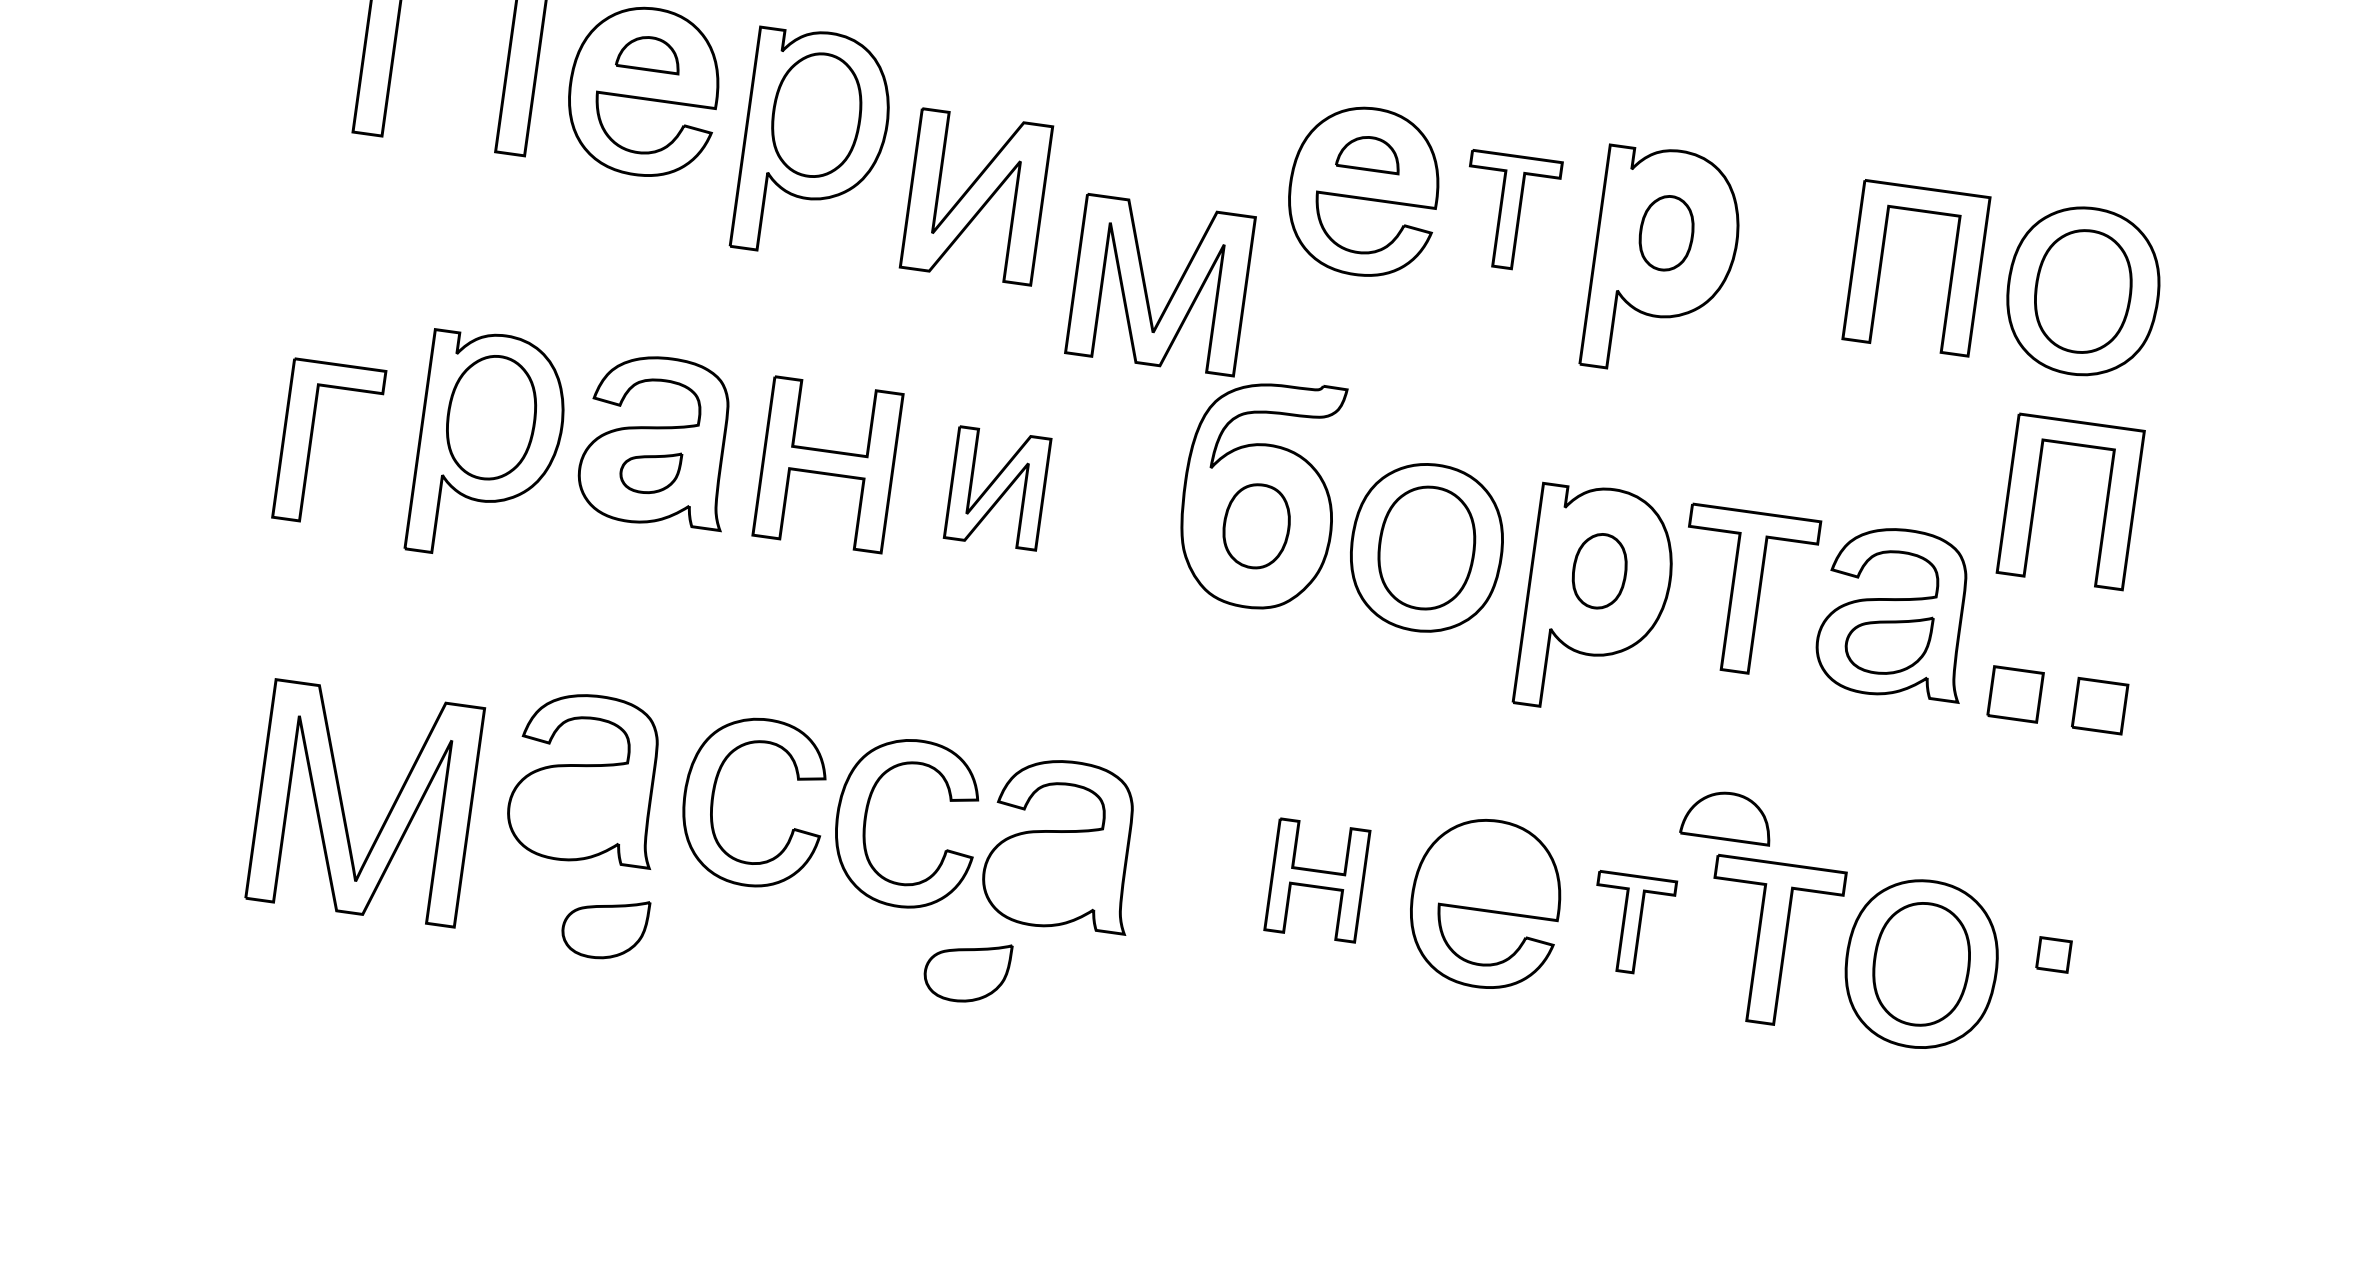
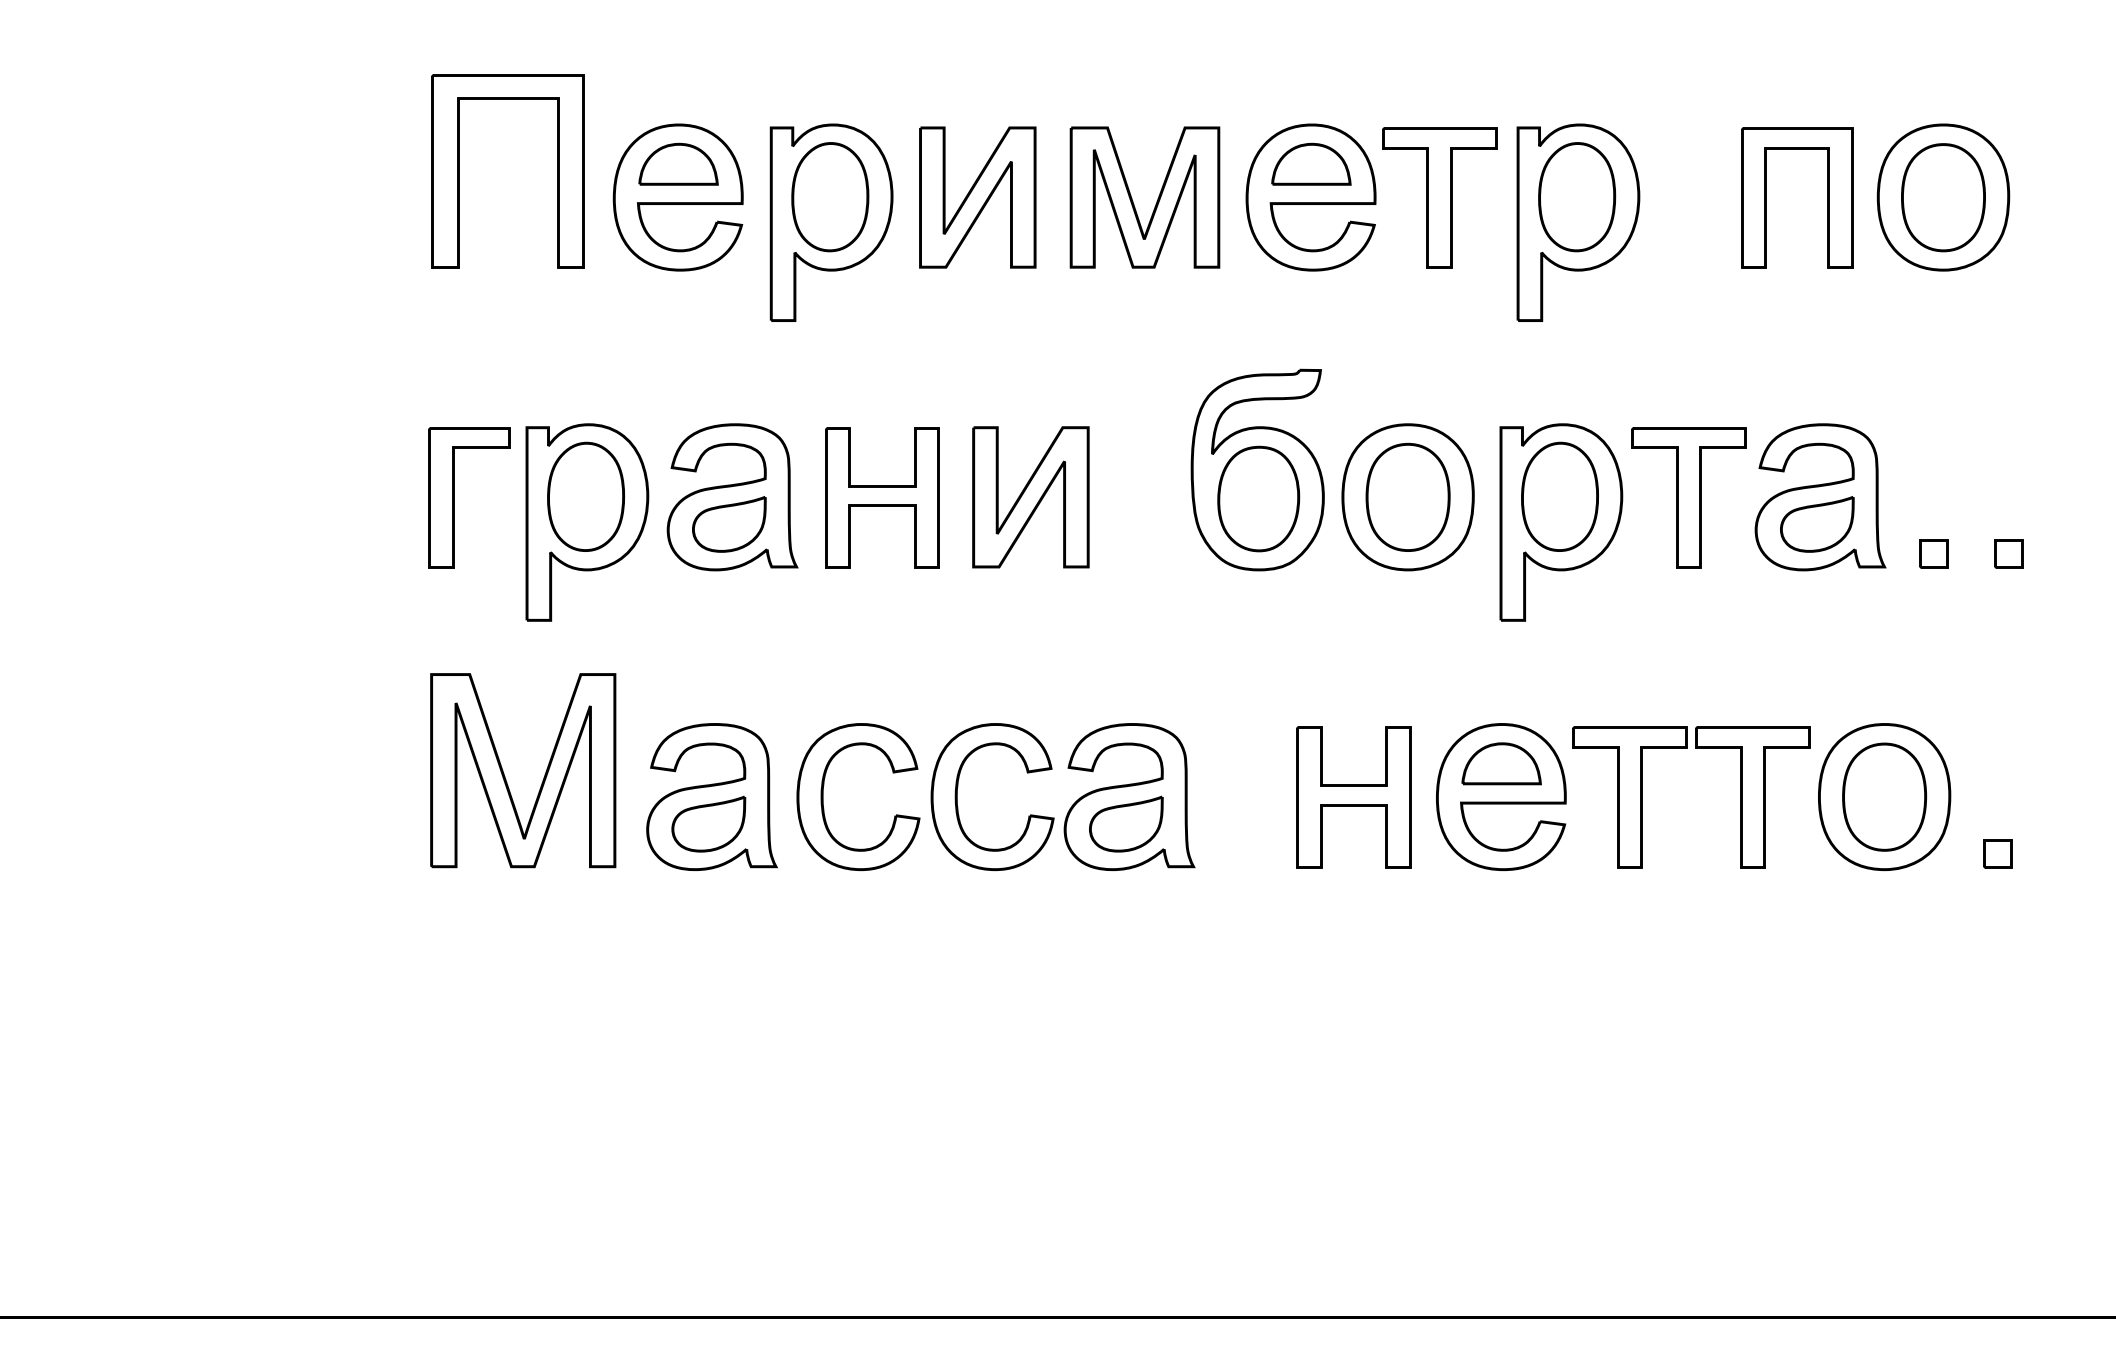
part: (649, 52) -> (678, 163), size x1.43
part: (1369, 152) -> (1311, 163), size x1.43
part: (976, 196) -> (977, 197), moved
part: (1509, 211) -> (1439, 197), size x1.43
part: (1666, 233) -> (1577, 197), size x1.67
part: (1146, 287) -> (1133, 201), moved
part: (312, 442) -> (454, 497), moved
part: (650, 471) -> (729, 524), size x1.43
part: (997, 488) -> (1030, 497), size x1.43
part: (2105, 506) -> (1988, 380), removed
part: (1256, 525) -> (1258, 498), size x1.43
part: (1599, 570) -> (1559, 496), size x1.67
part: (2015, 694) -> (1933, 553), size x0.62
part: (2101, 706) -> (2008, 553), size x0.62
part: (344, 807) -> (505, 776), moved
part: (1727, 815) -> (1501, 763), moved
part: (1317, 880) -> (1353, 797), size x1.43
part: (1631, 924) -> (1629, 797), size x1.67
part: (604, 926) -> (708, 823), moved
part: (2053, 955) -> (1997, 853), moved
part: (967, 970) -> (1126, 823), moved

